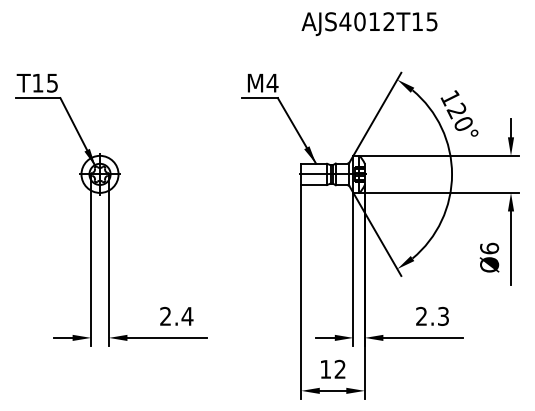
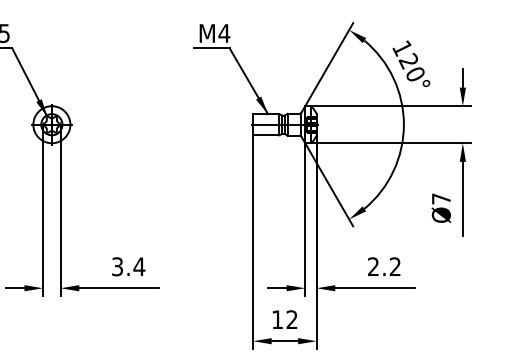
text: (489, 248) -> (441, 198), Ø6 -> Ø7
text: (165, 316) -> (117, 266), 2.4 -> 3.4
text: (443, 316) -> (395, 266), 2.3 -> 2.2

